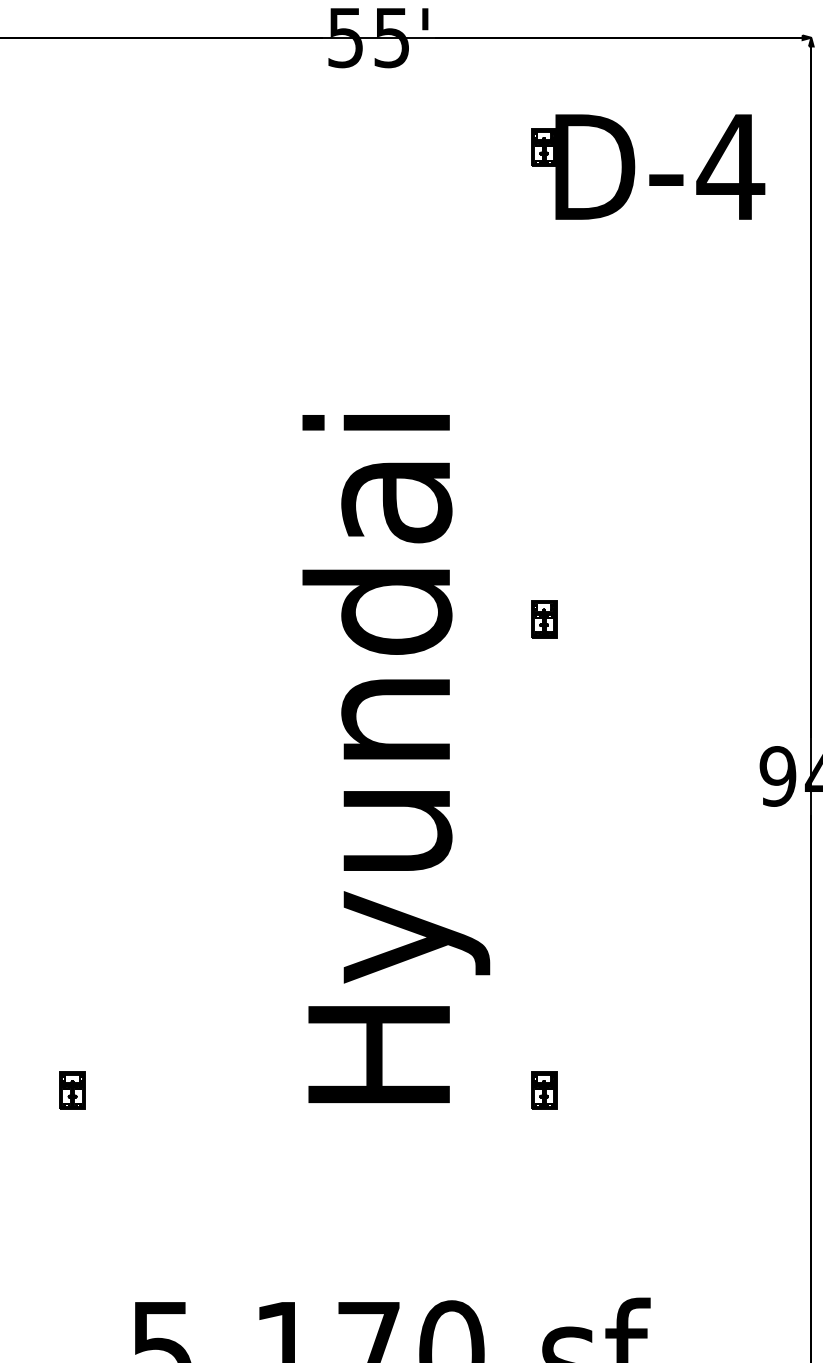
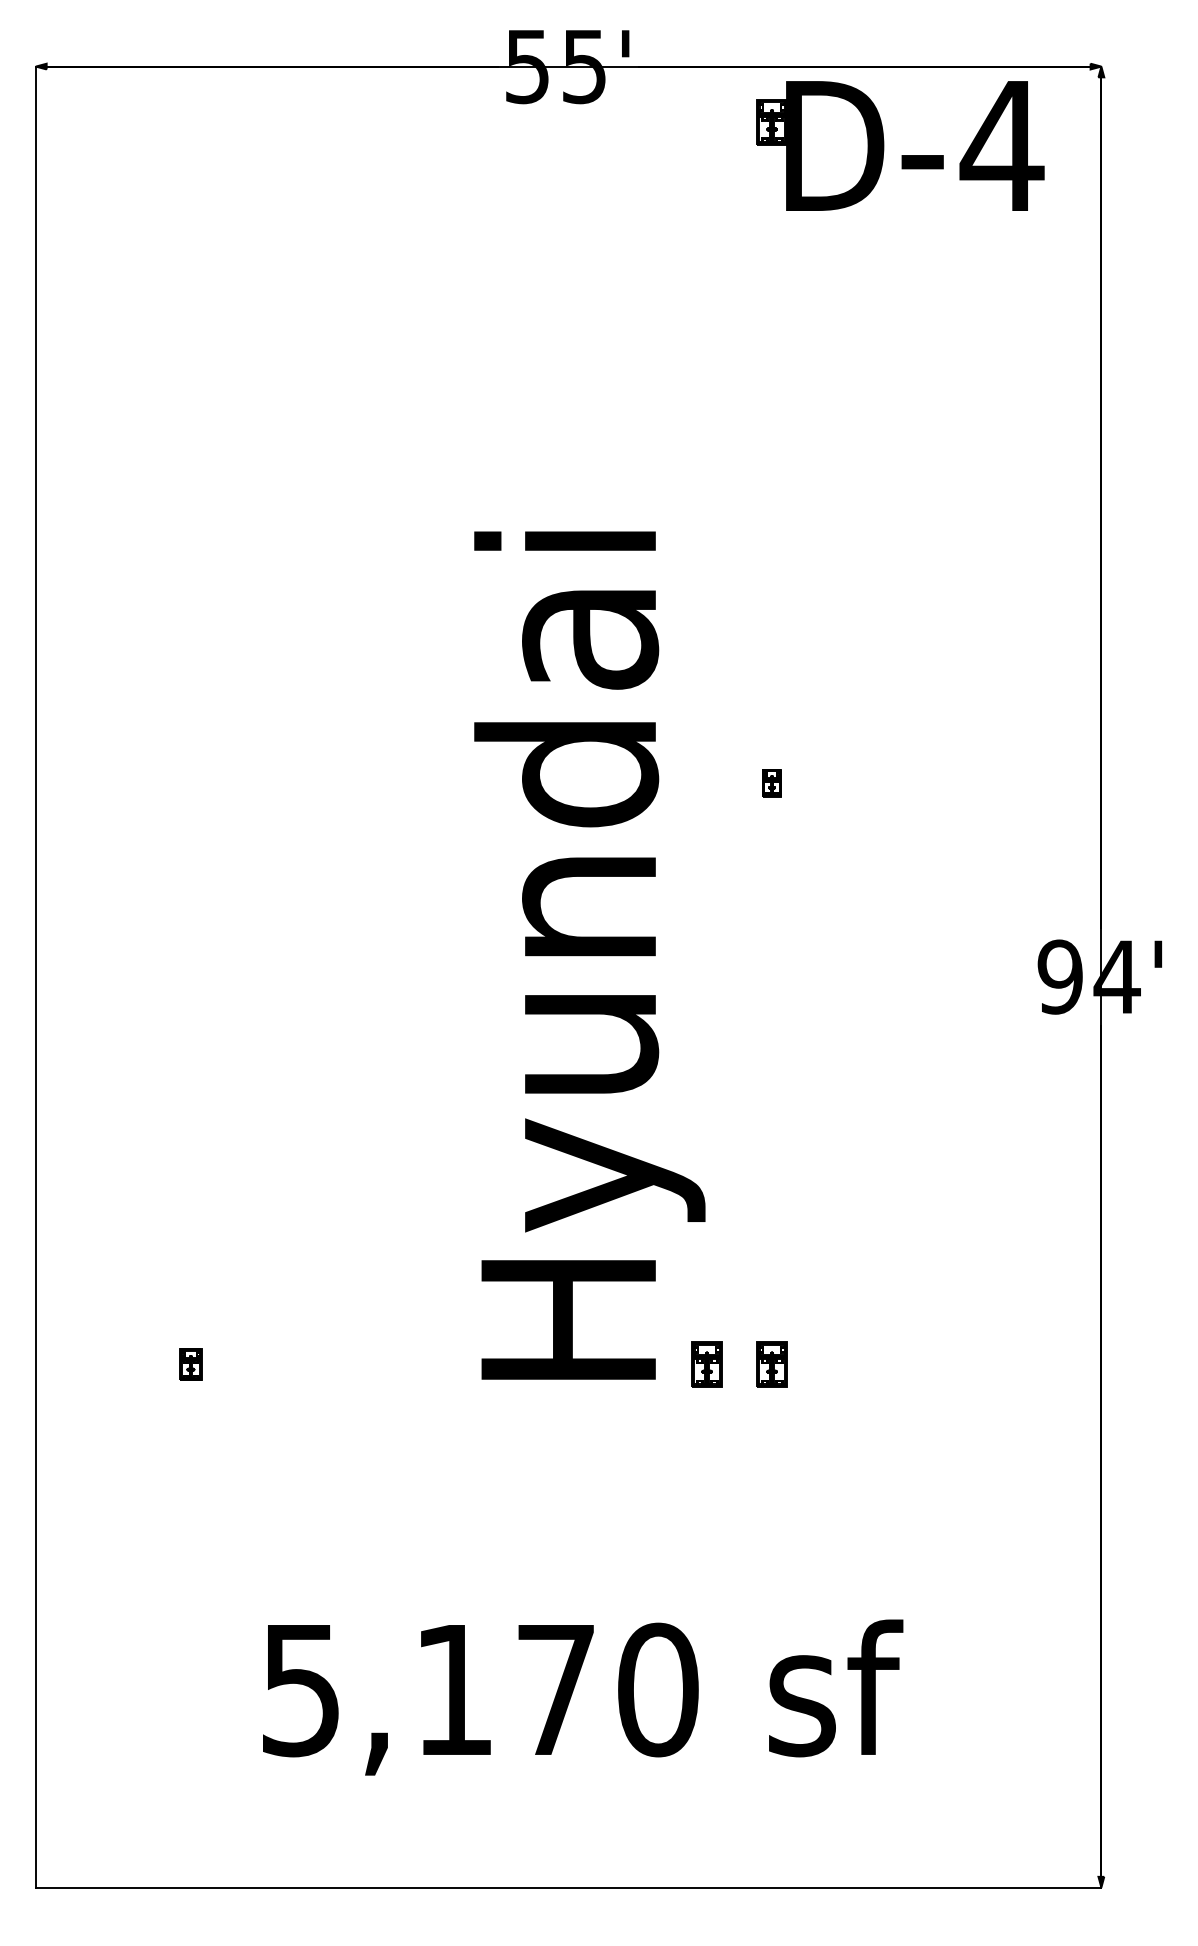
part: (649, 174) -> (901, 155), moved
part: (543, 619) -> (771, 783), size x0.6
part: (72, 1090) -> (190, 1364), size x0.7
part: (490, 1090) -> (706, 1364), added

